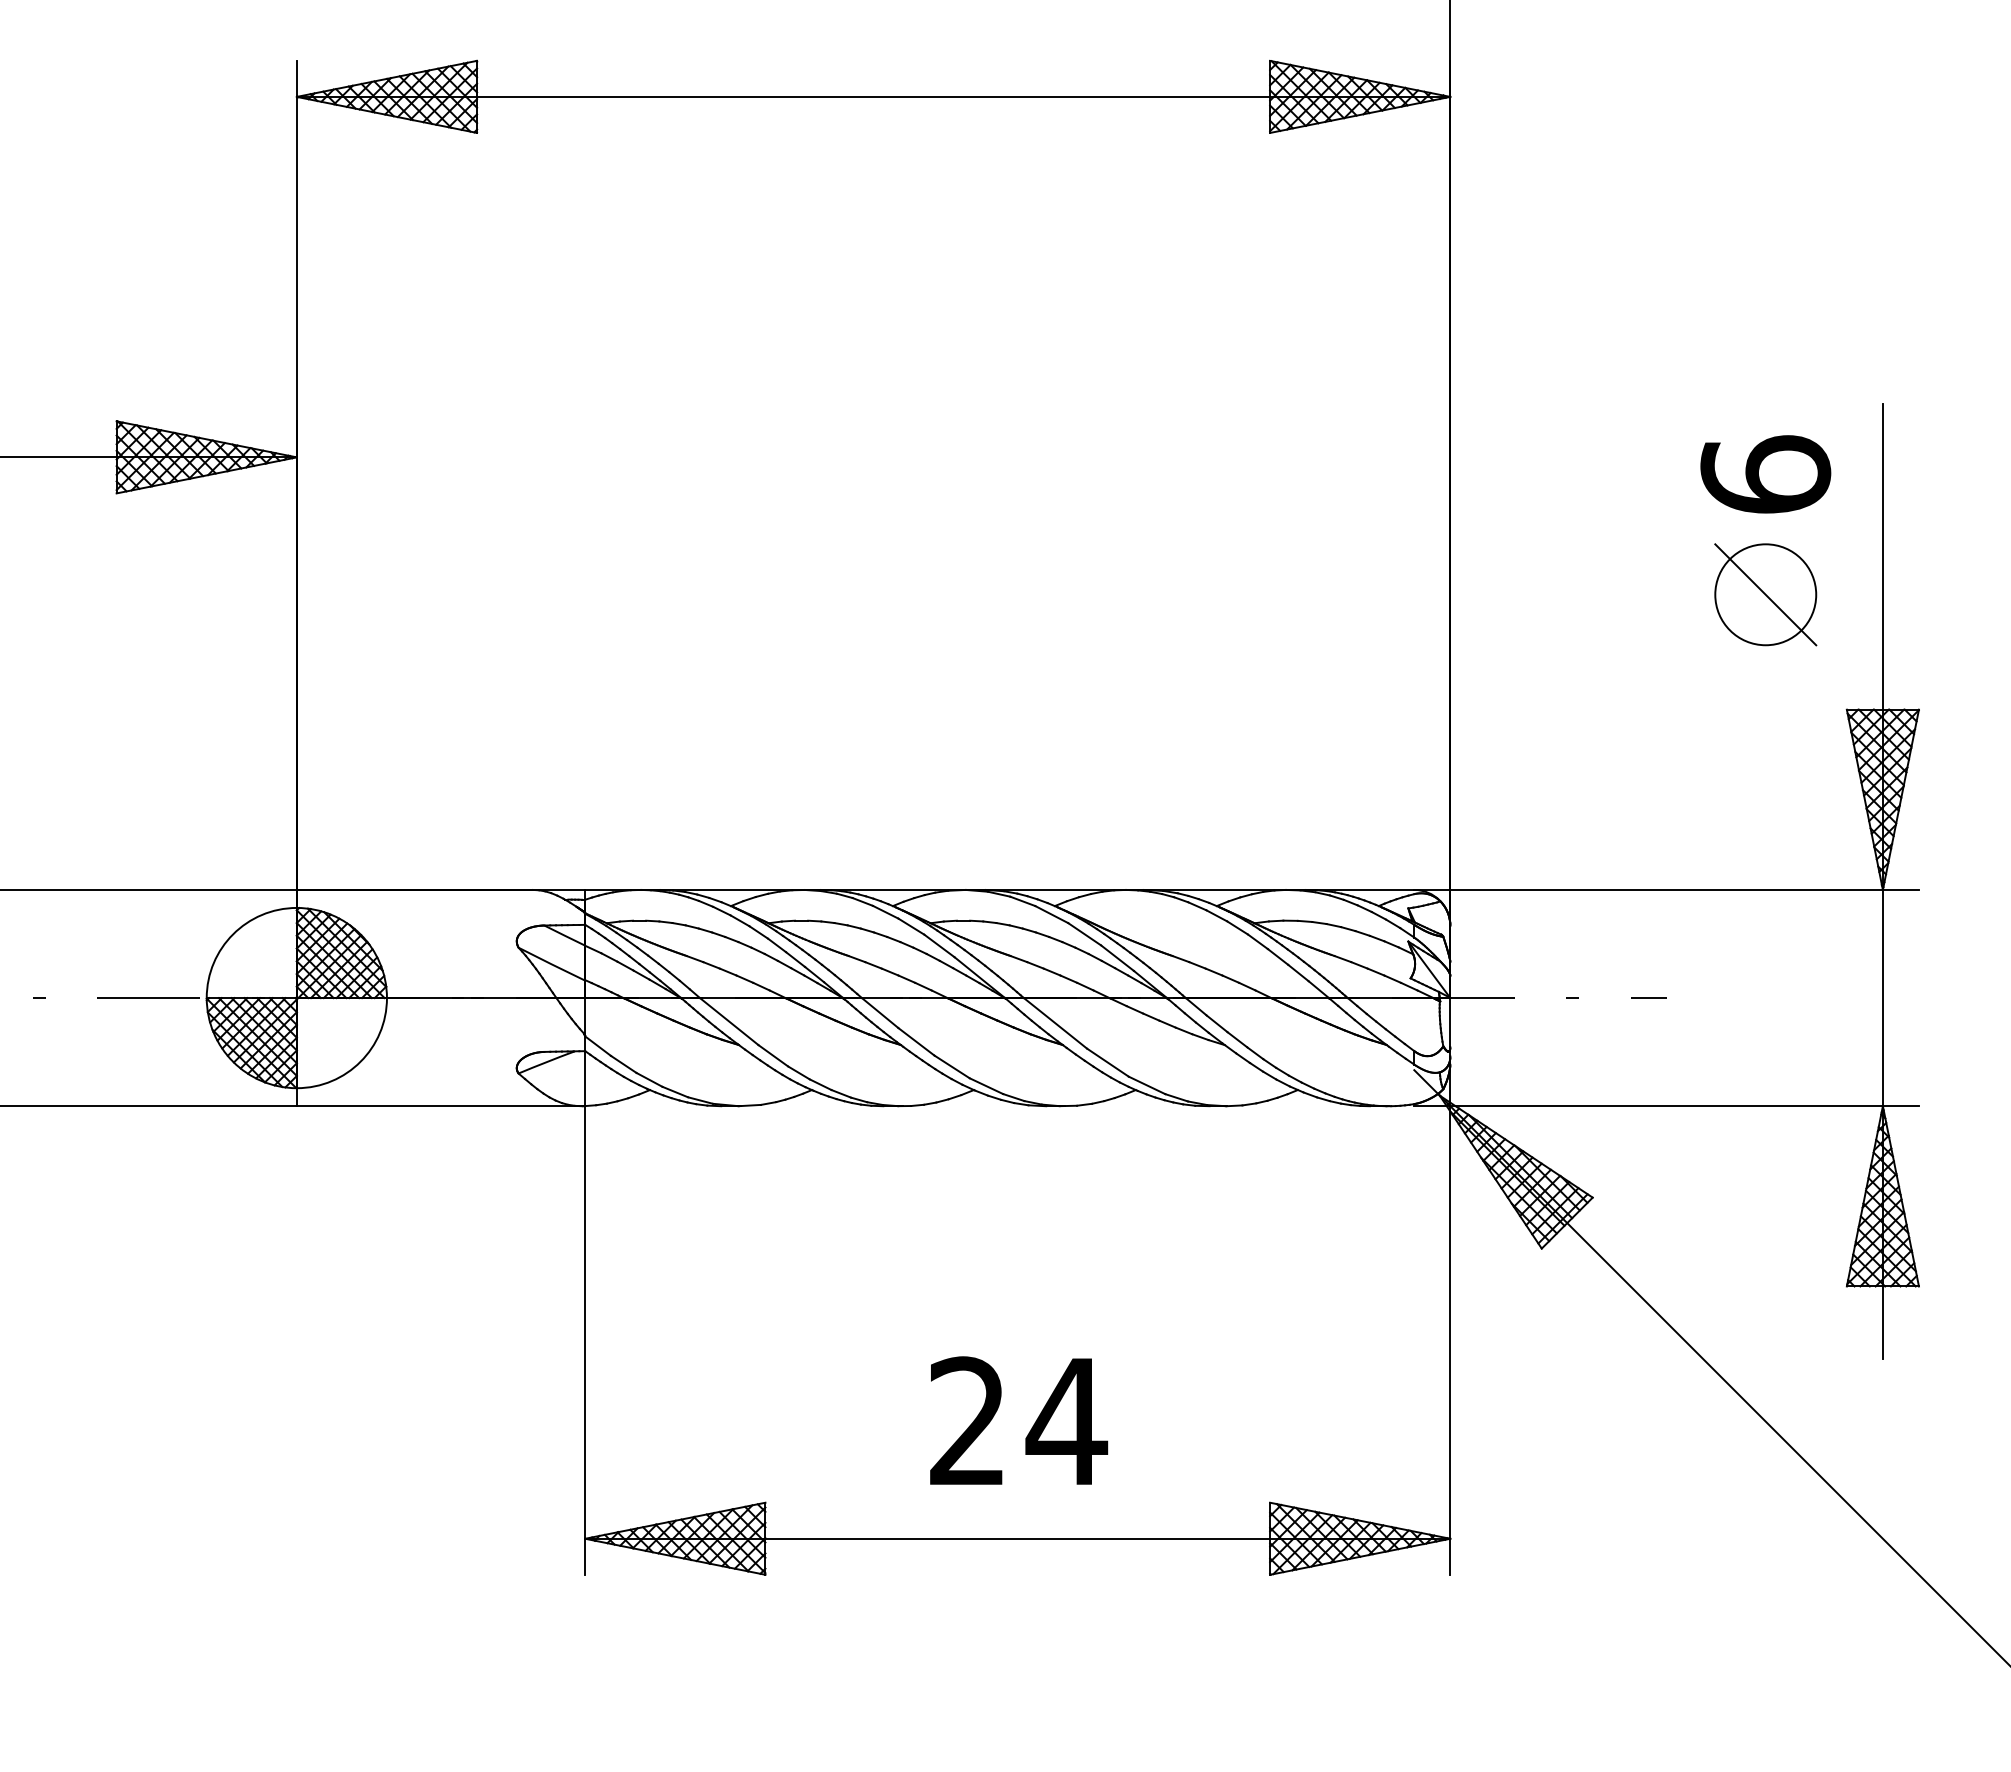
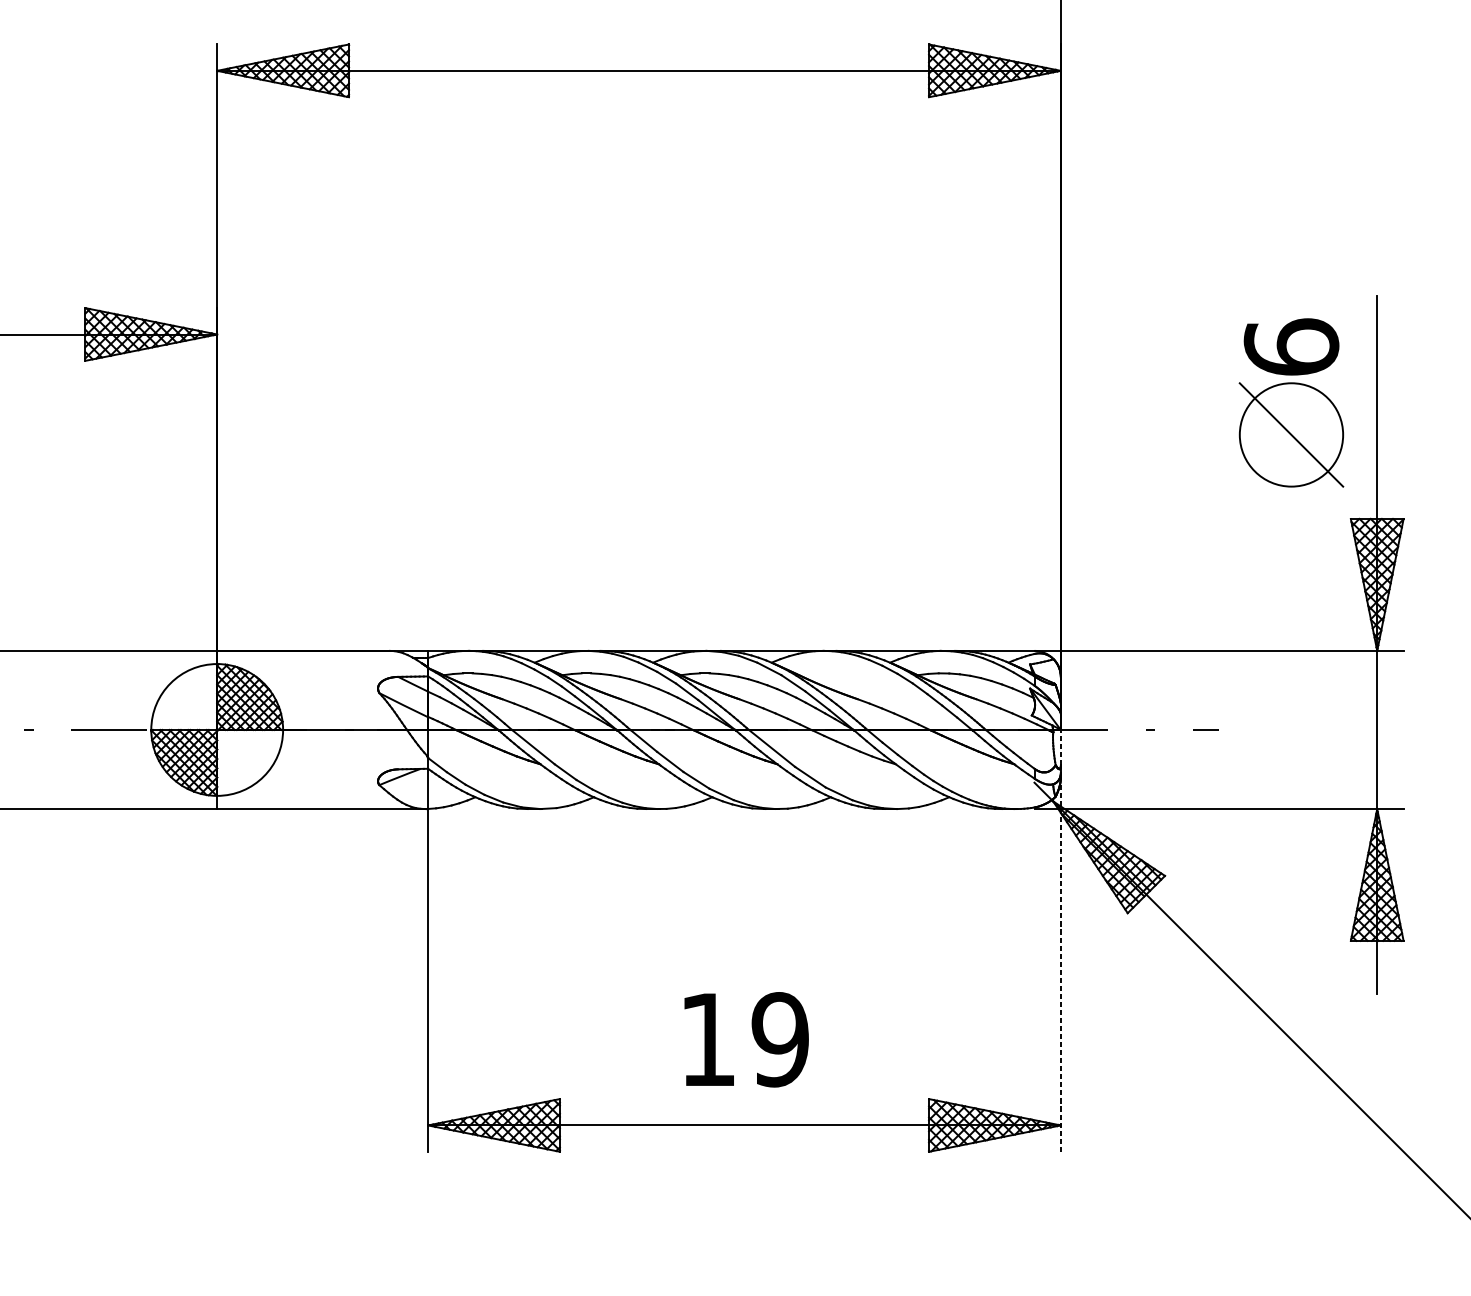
part: (1765, 594) -> (1291, 434), size x1.4
line: (1450, 1021) -> (1060, 747), solid -> dashed
line: (1450, 1322) -> (1060, 967), solid -> dashed
text: (1019, 1421) -> (745, 1039), 24 -> 19

